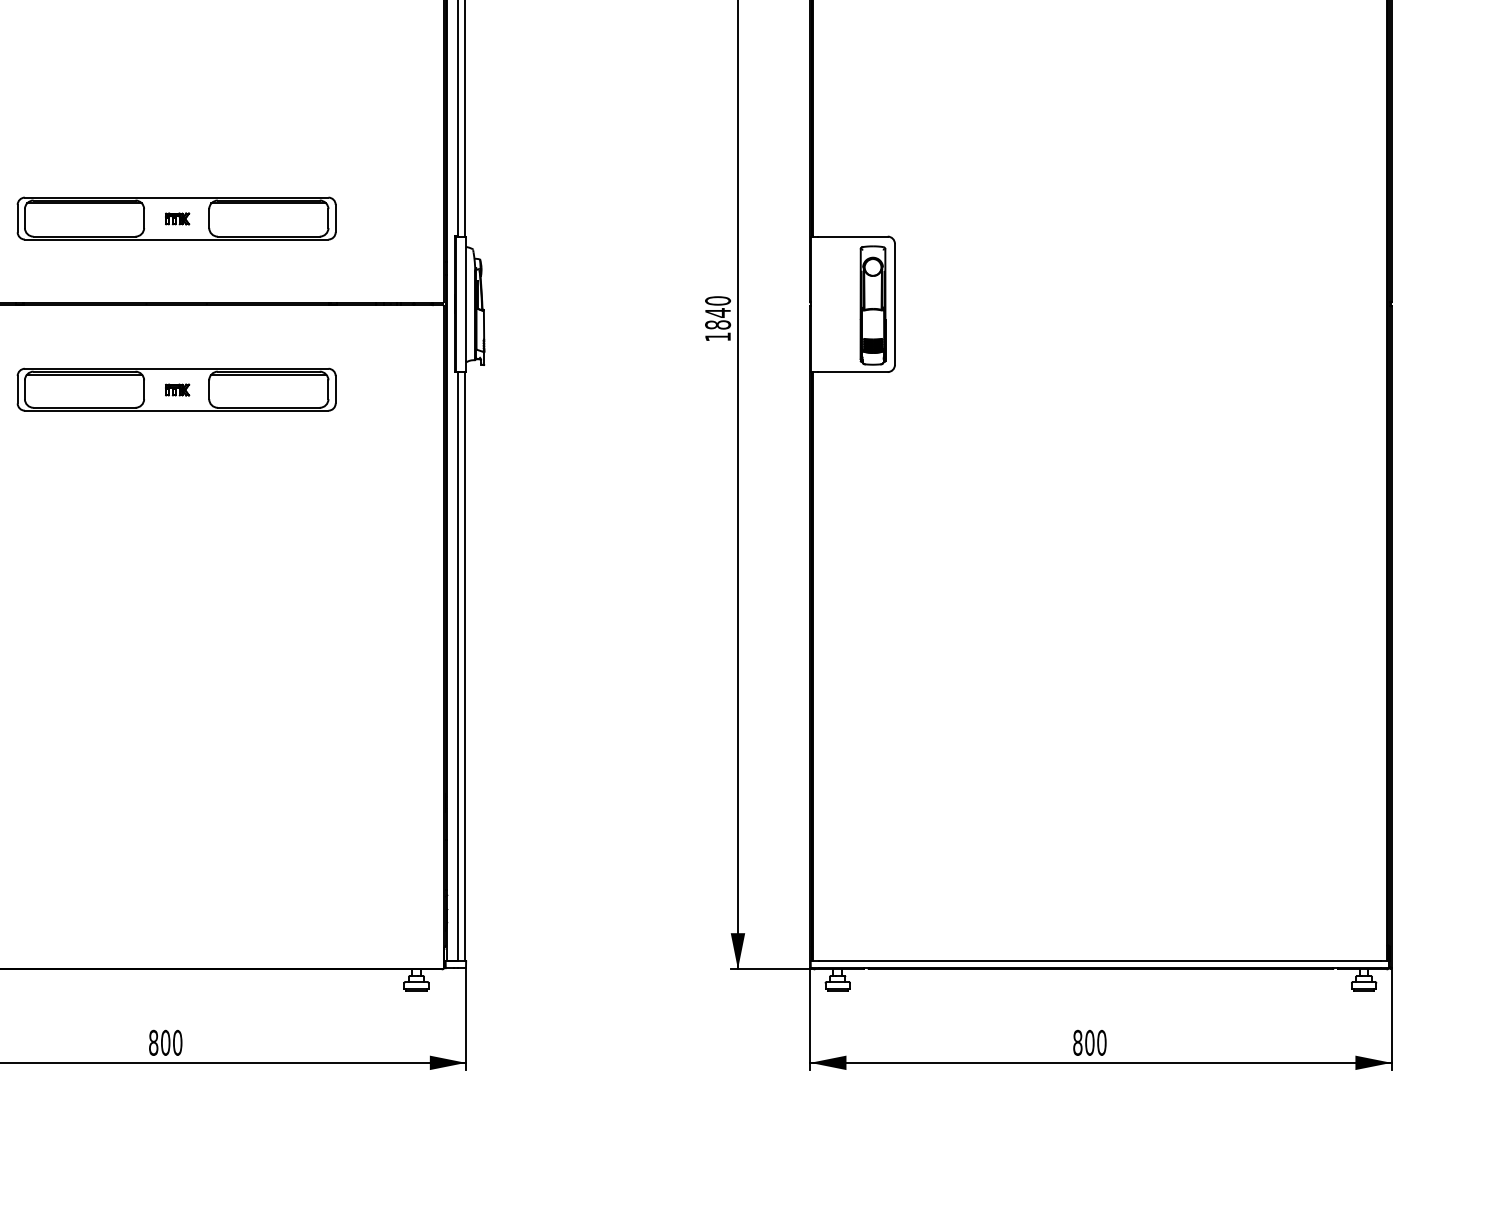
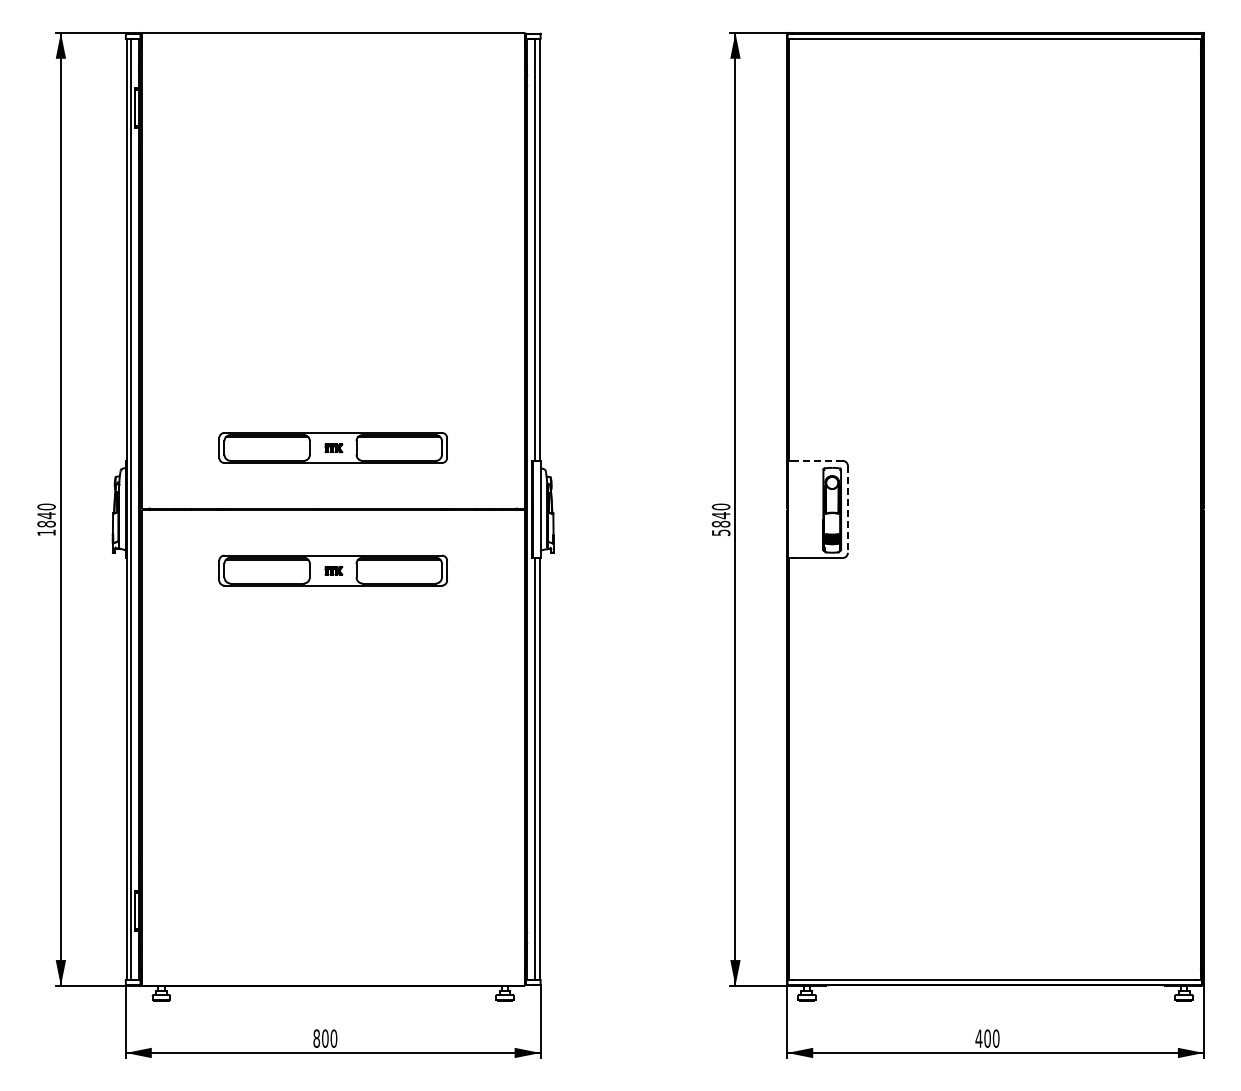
line: (852, 236) -> (817, 460), solid -> dashed
line: (894, 304) -> (847, 509), solid -> dashed
text: (718, 336) -> (721, 532), 1840 -> 5840
text: (1077, 1042) -> (978, 1038), 800 -> 400

